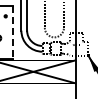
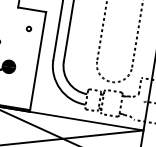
line: (13, 33) -> (38, 62), dashed -> solid

